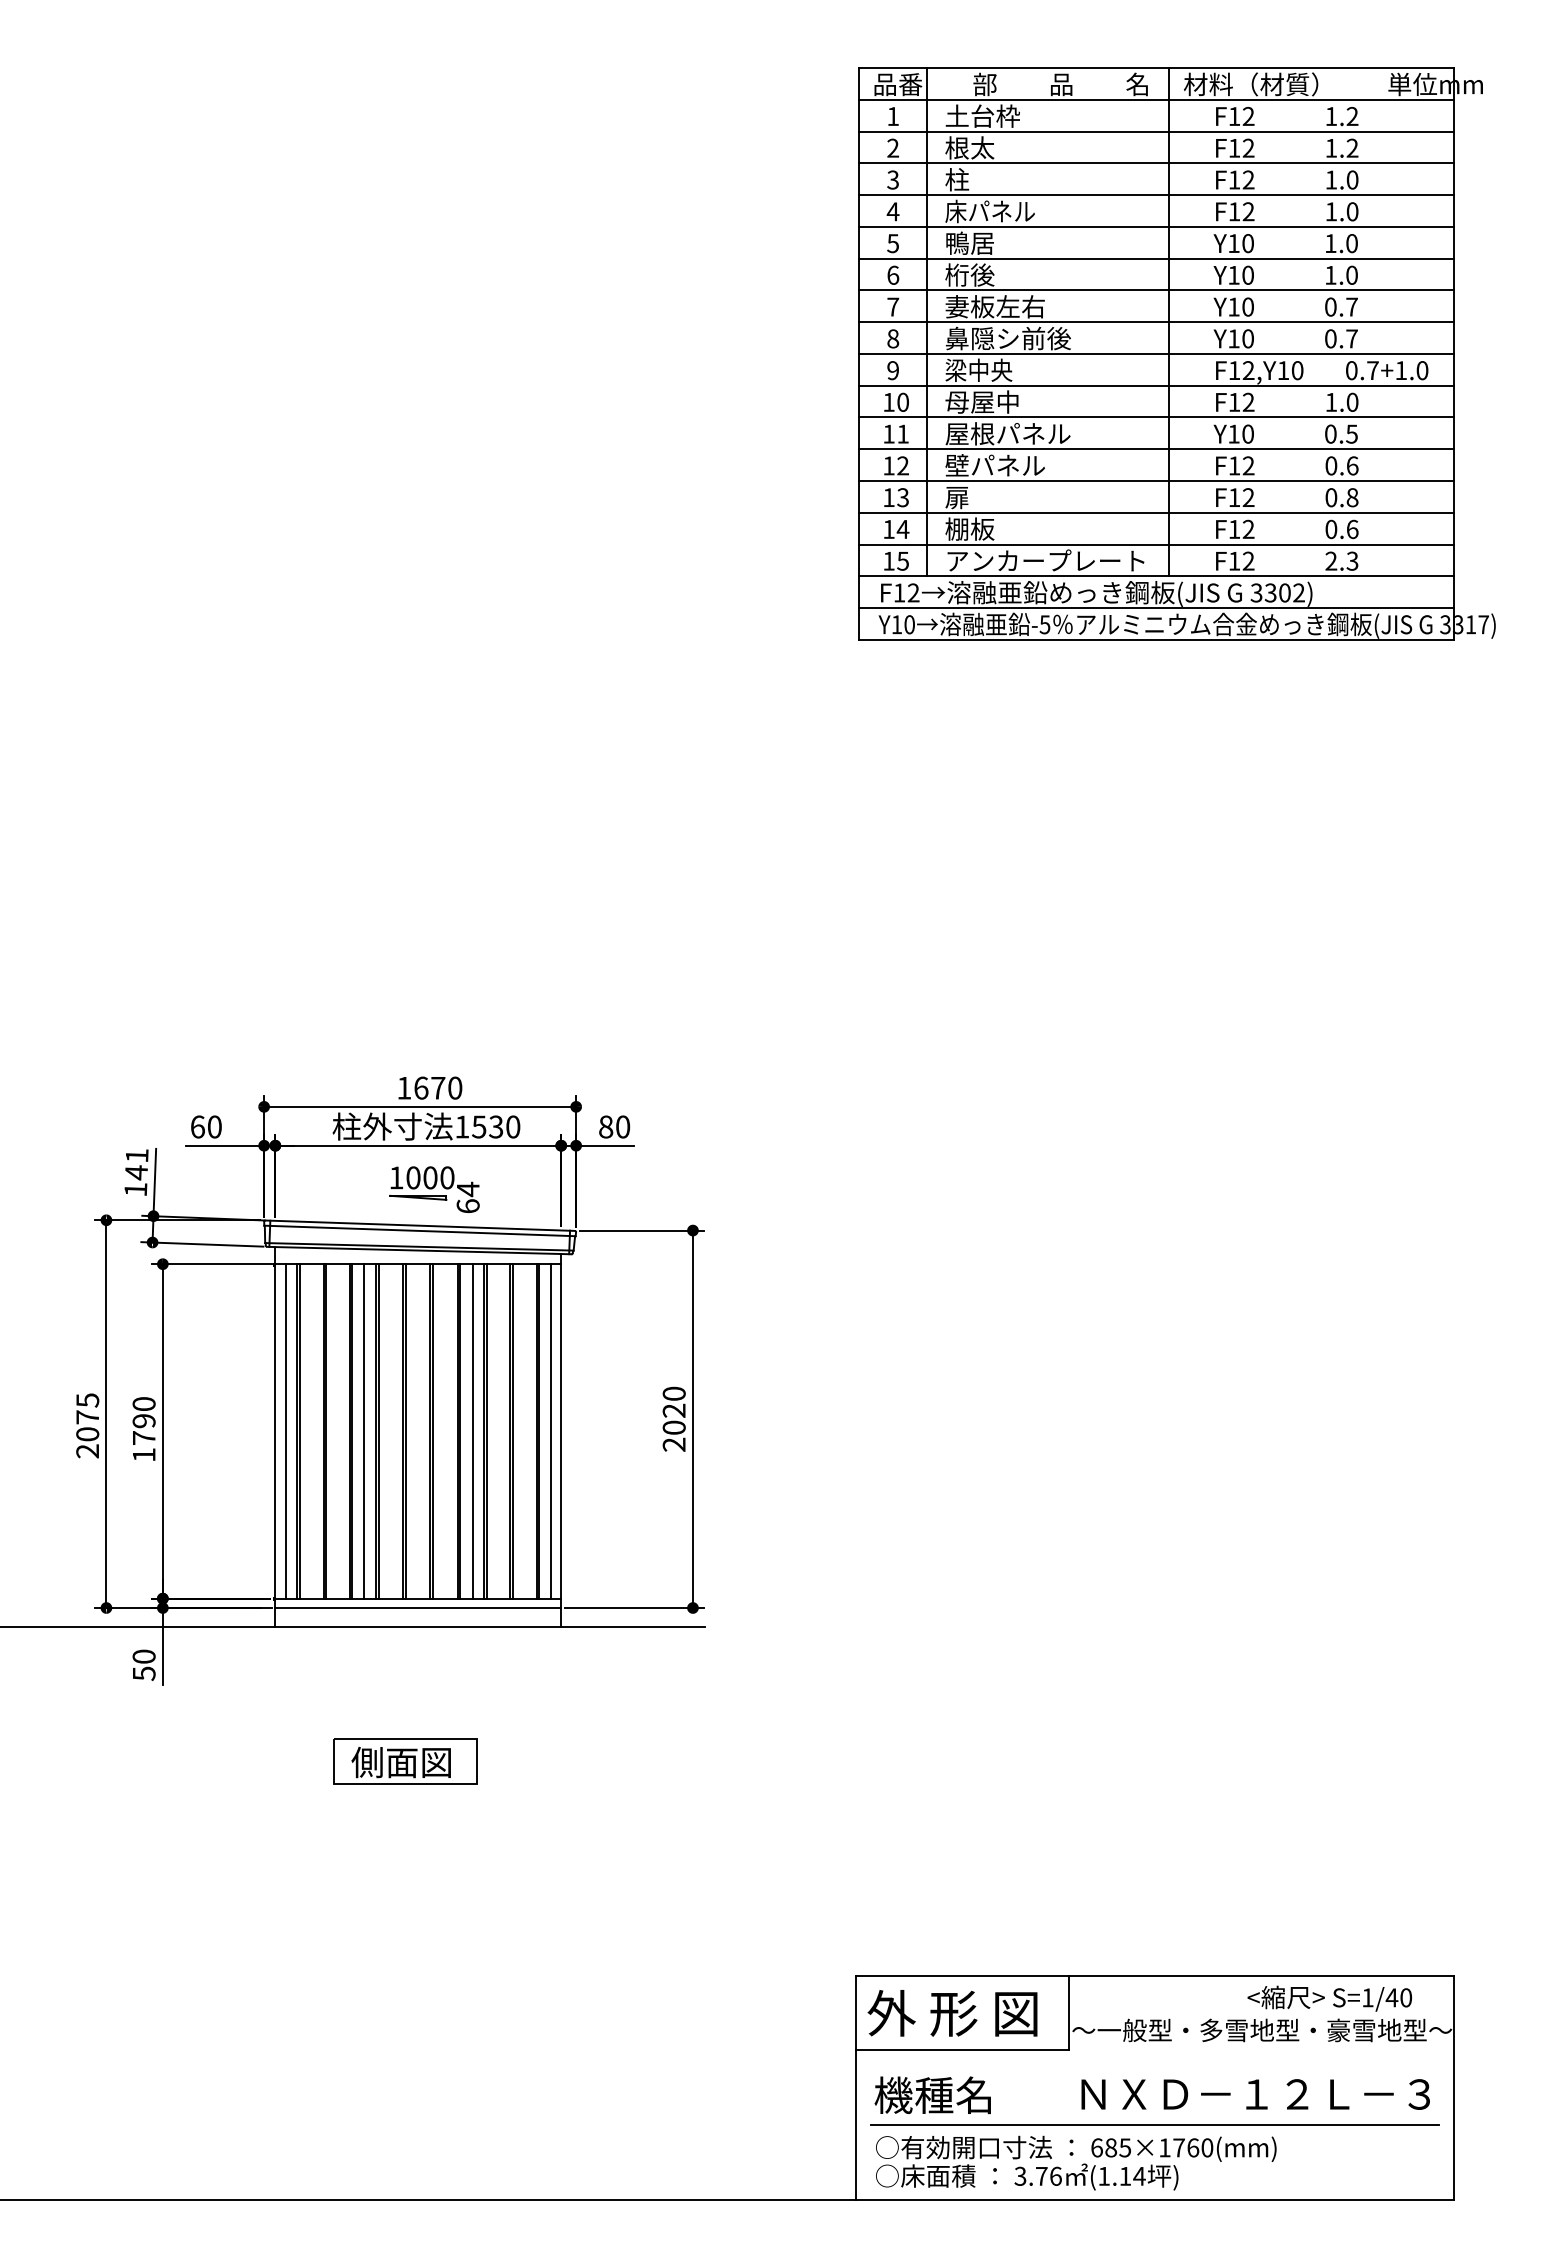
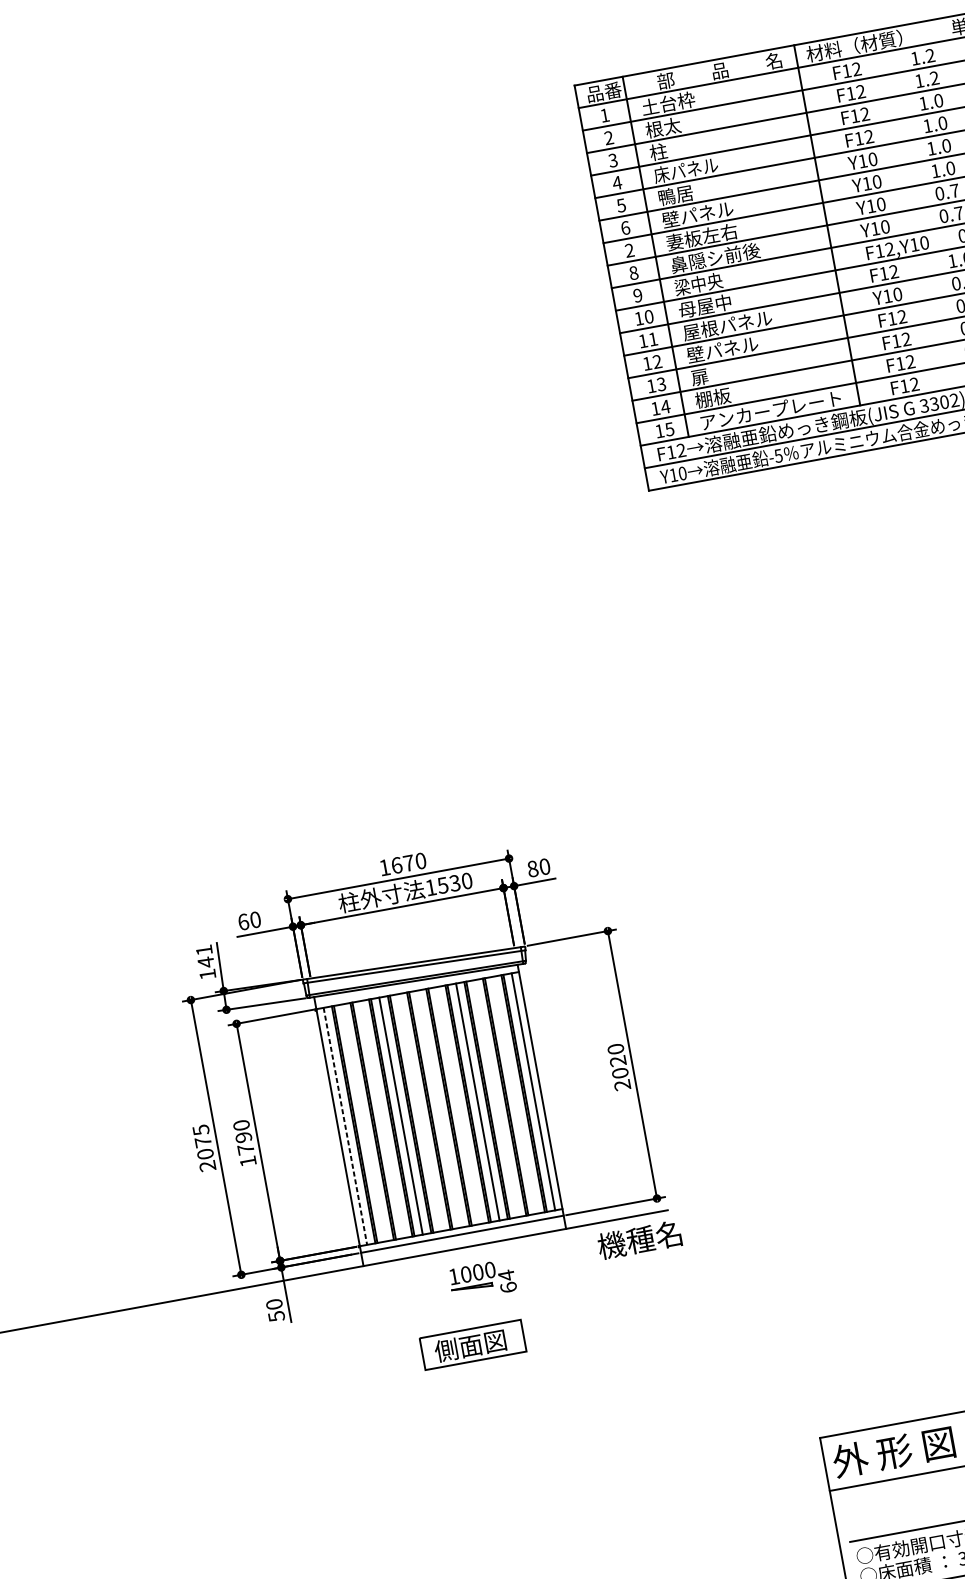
text: (994, 274) -> (697, 214), 桁後 -> 壁パネル
text: (893, 306) -> (629, 250), 7 -> 2
part: (434, 1189) -> (482, 1279), moved
line: (285, 1431) -> (345, 1126), solid -> dashed
text: (932, 2095) -> (639, 1240), moved

